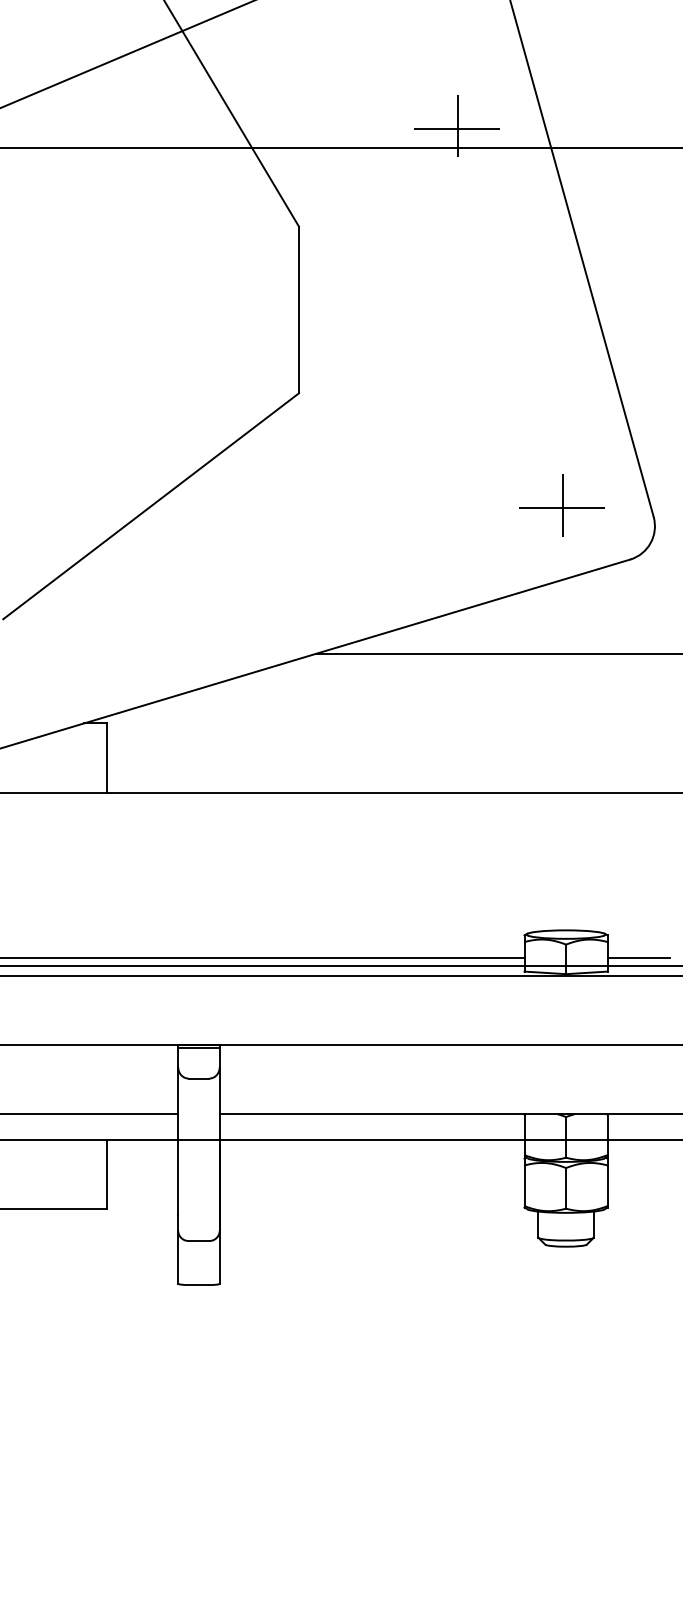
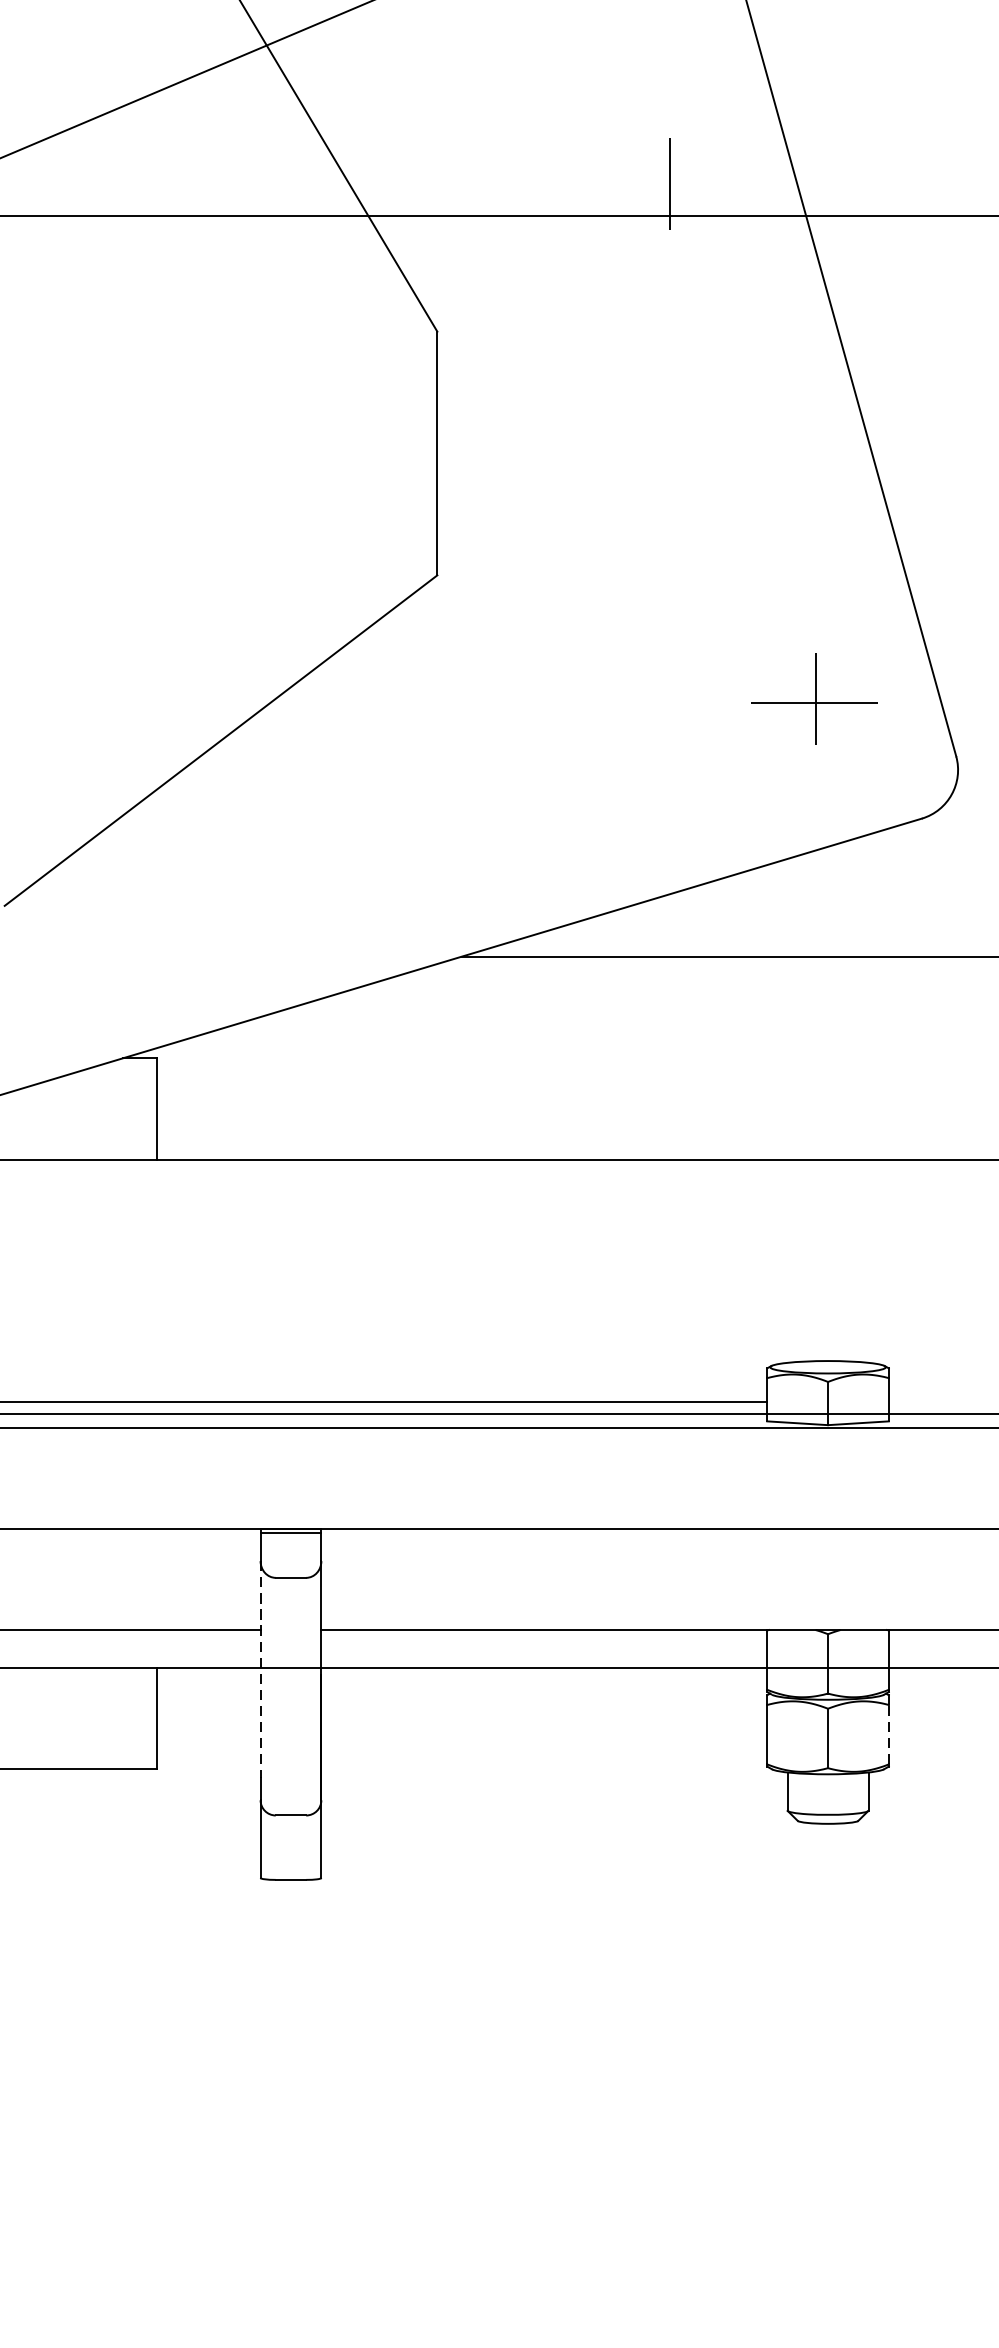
line: (456, 128) -> (667, 188), removed
part: (561, 505) -> (814, 698), moved
line: (638, 958) -> (933, 1402), removed
line: (178, 1141) -> (261, 1669), solid -> dashed
line: (607, 1185) -> (888, 1734), solid -> dashed

